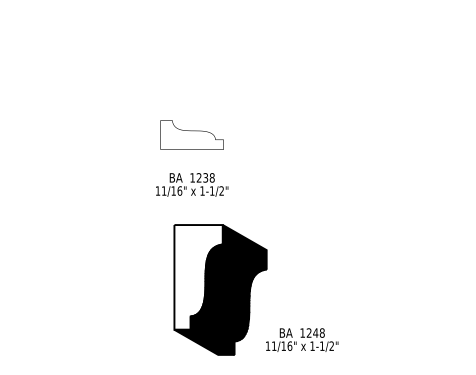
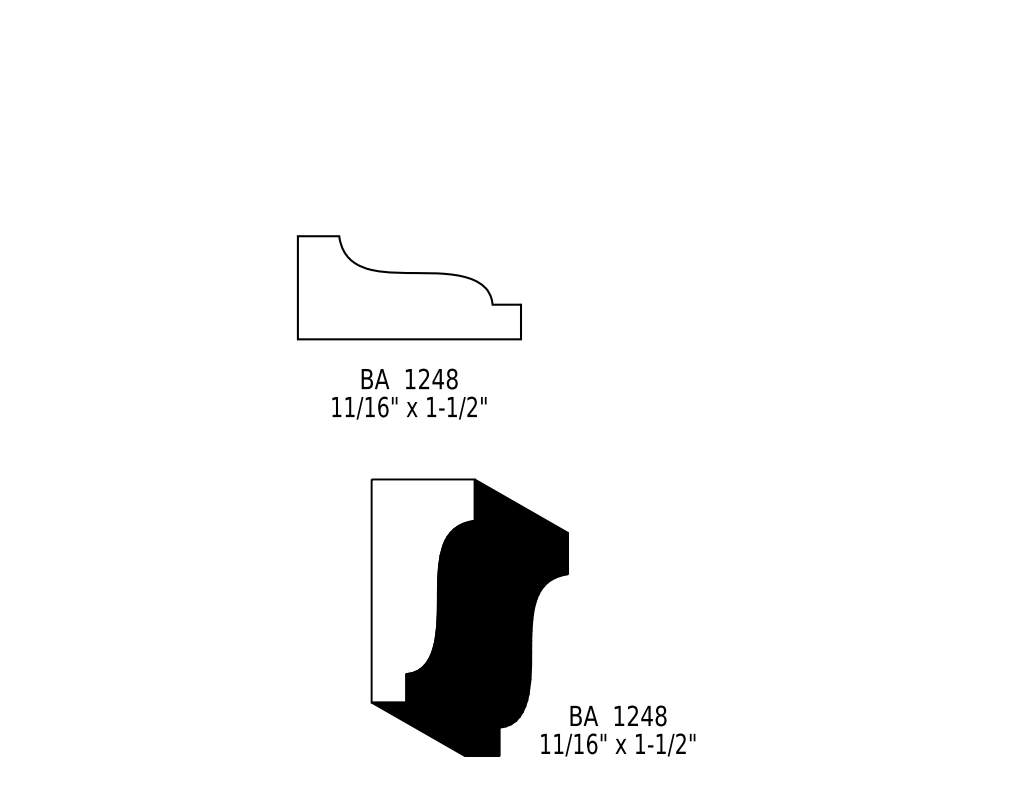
part: (191, 134) -> (407, 286), size x1.67
text: (205, 177) -> (437, 378), 1238 -> 1248
text: (302, 339) -> (618, 729), moved

